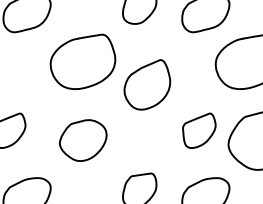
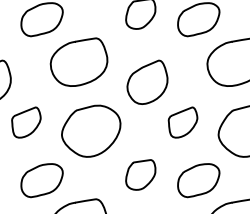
curve: (76, 40) -> (73, 43), moved
part: (198, 130) -> (182, 122), moved
part: (83, 139) -> (91, 130), size x1.43

